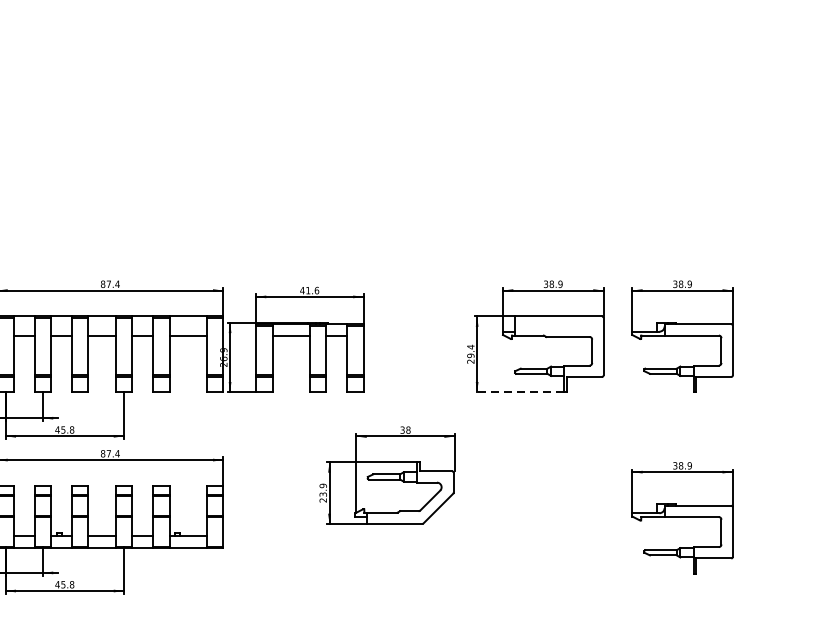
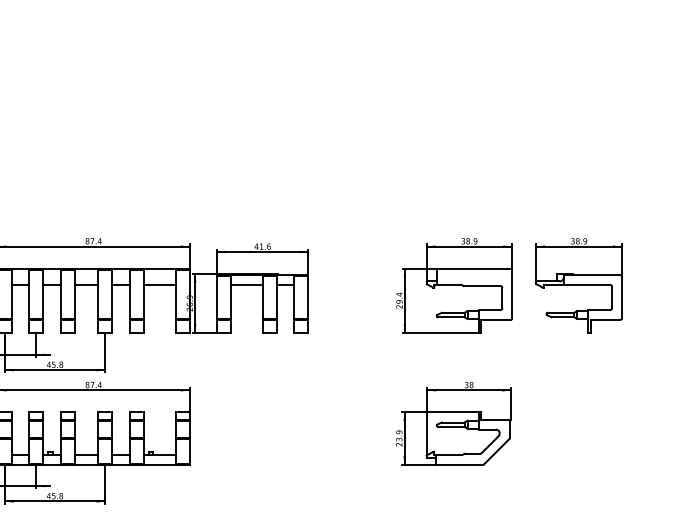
line: (519, 391) -> (440, 332), dashed -> solid
part: (387, 475) -> (453, 423), moved
part: (681, 517) -> (578, 439), removed

